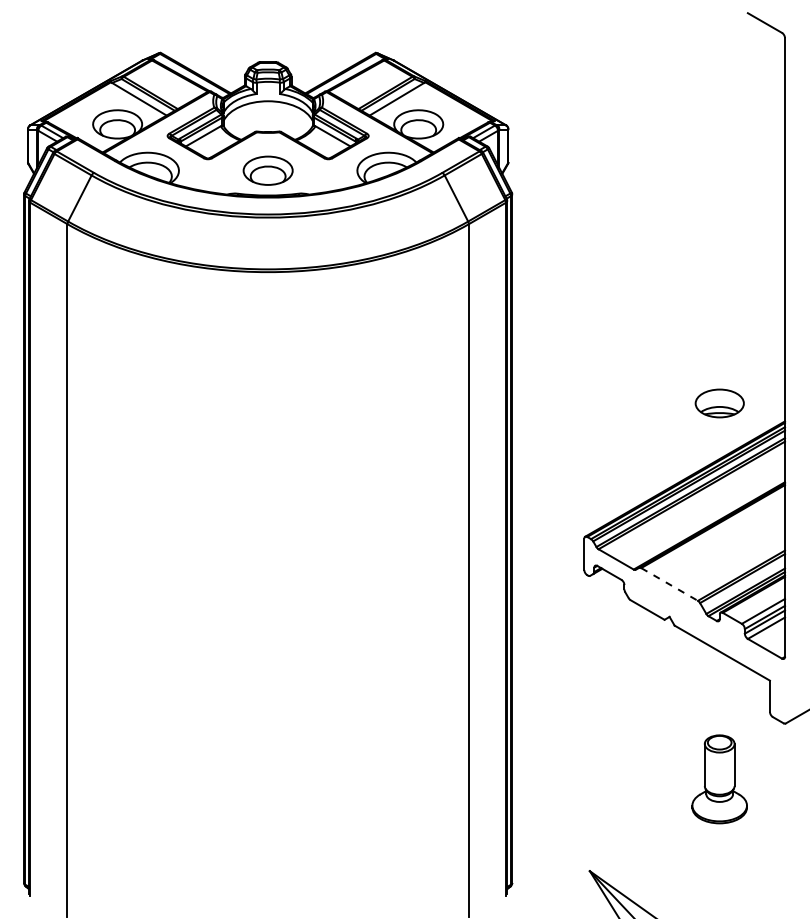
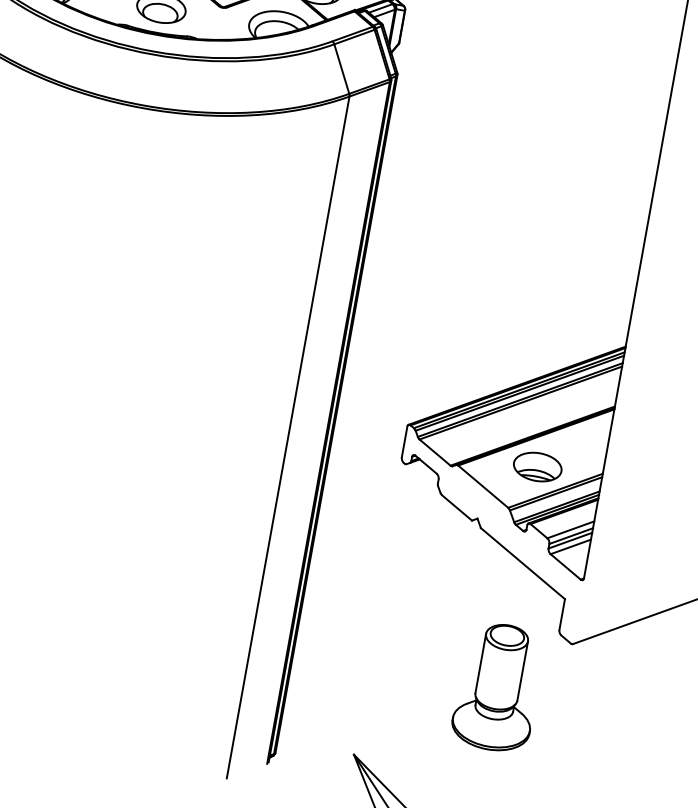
part: (719, 403) -> (537, 467), moved
line: (669, 584) -> (483, 486), dashed -> solid
part: (719, 779) -> (497, 687), size x1.43

